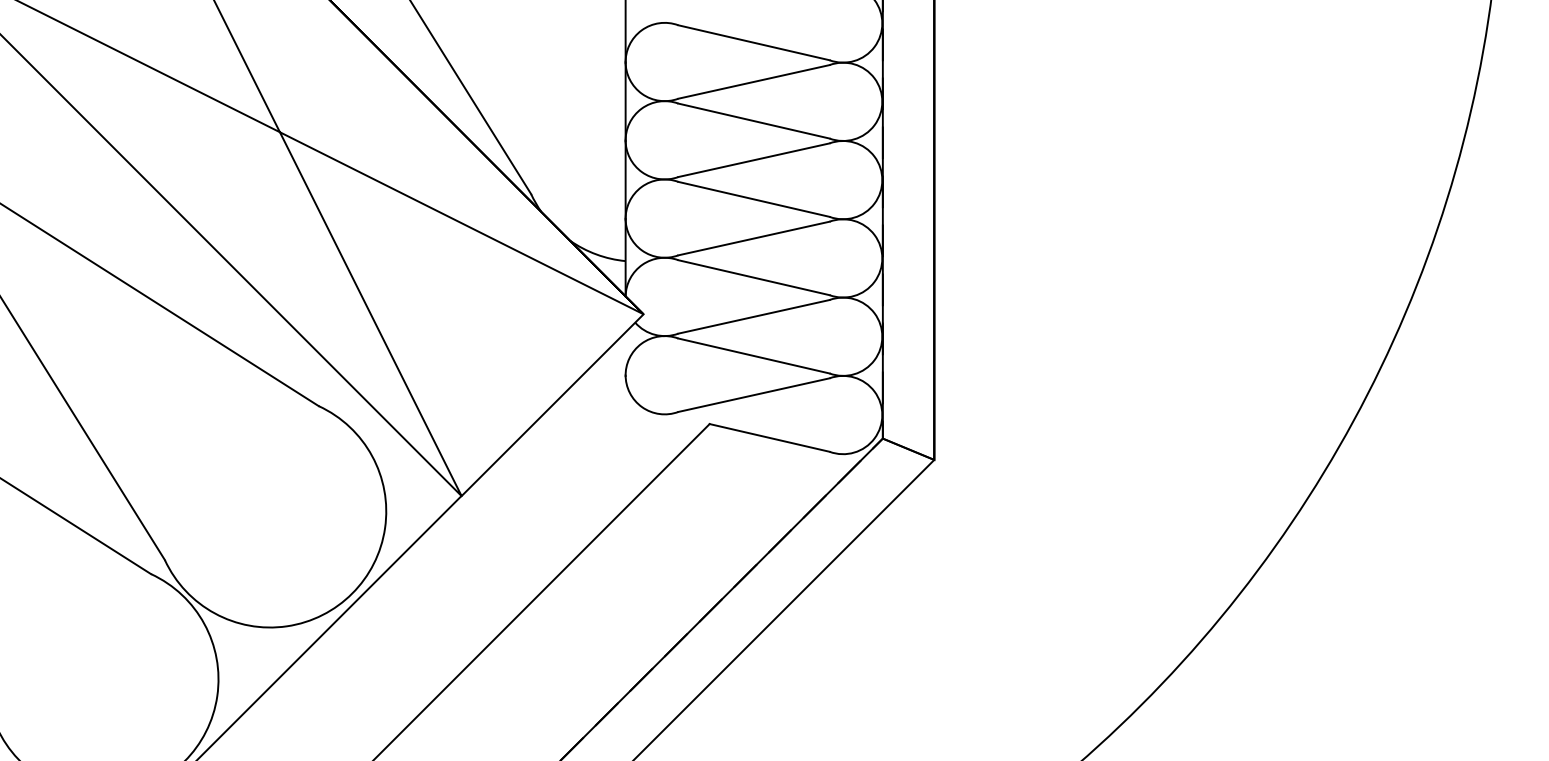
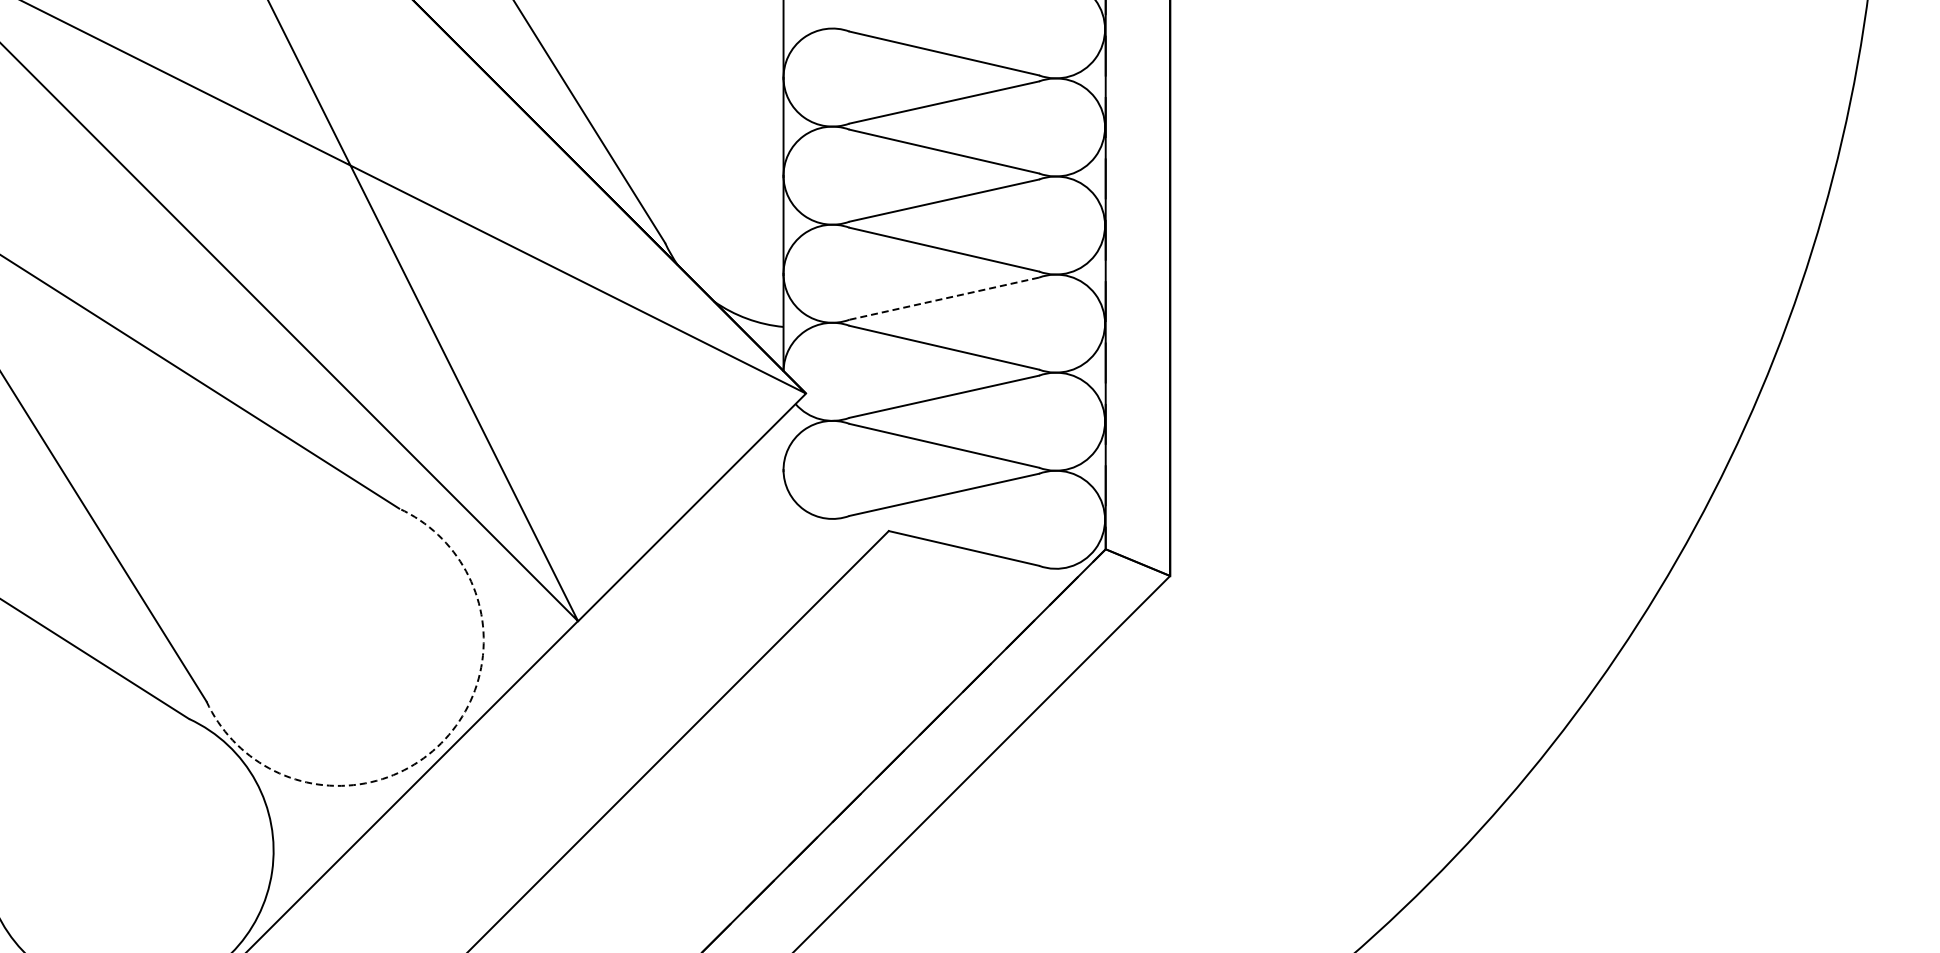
line: (754, 238) -> (944, 298), solid -> dashed
arc: (352, 593) -> (441, 743), solid -> dashed

